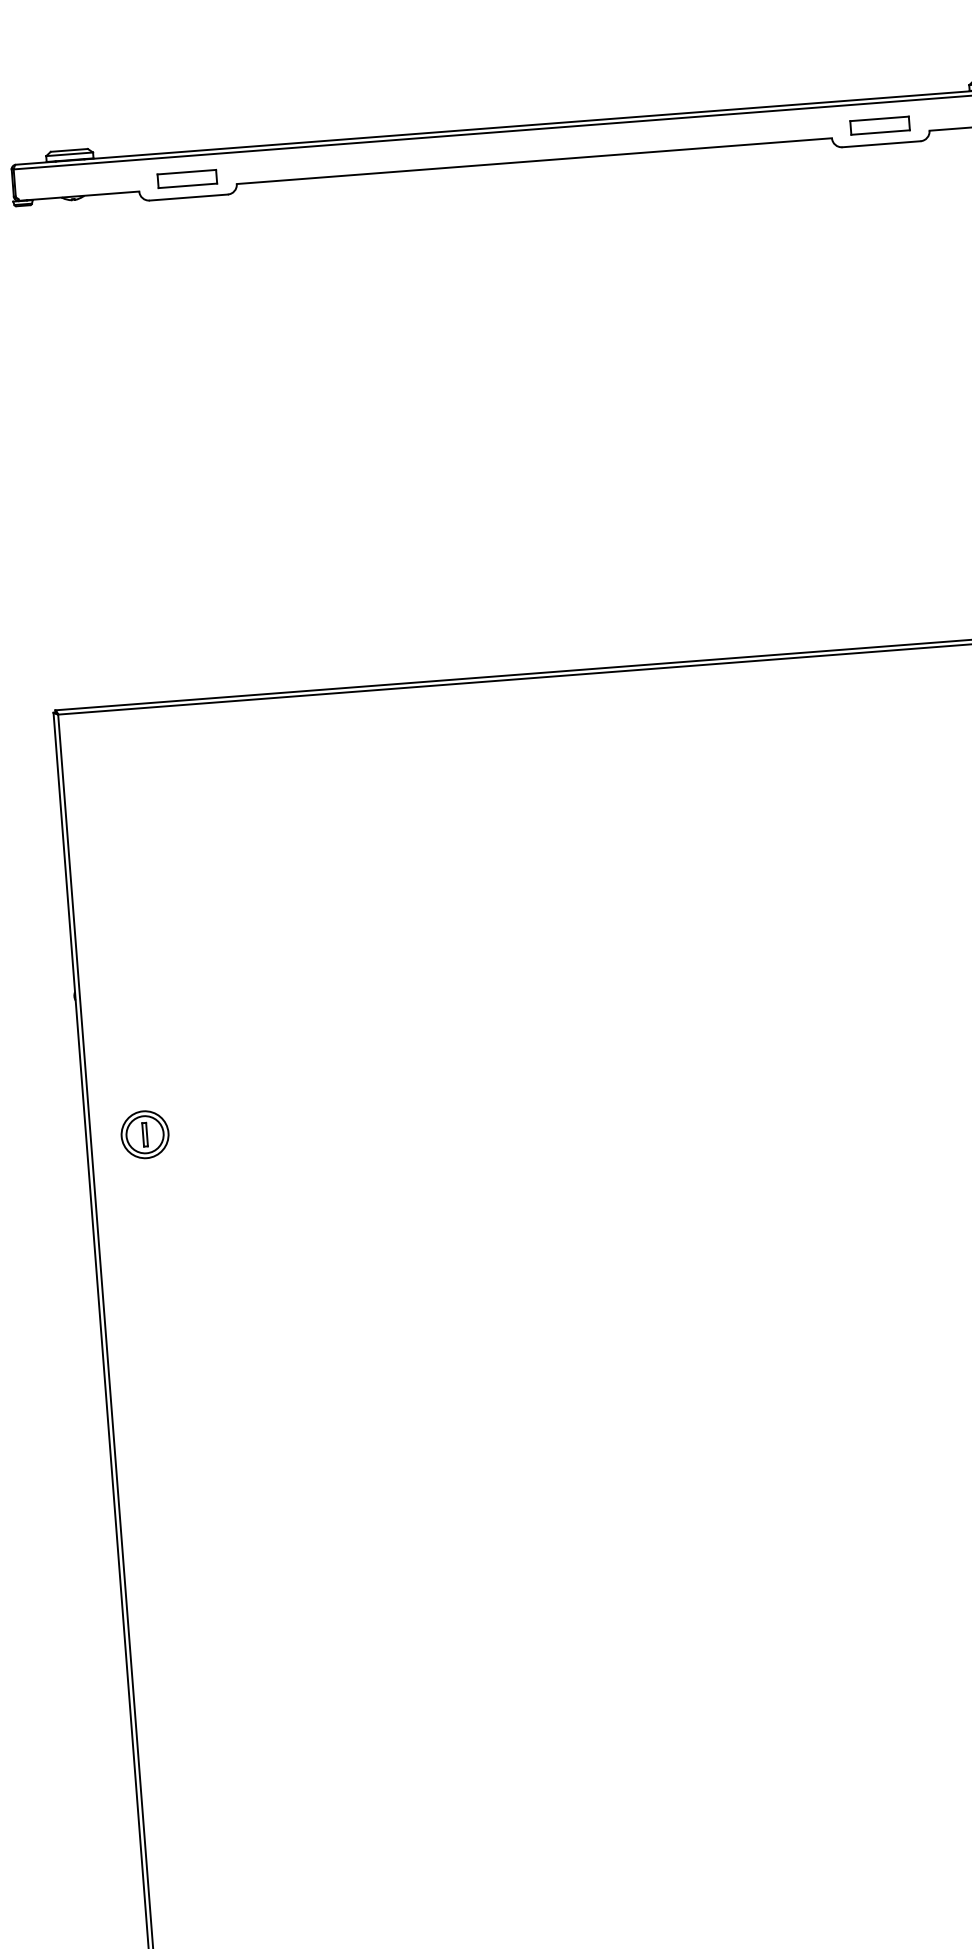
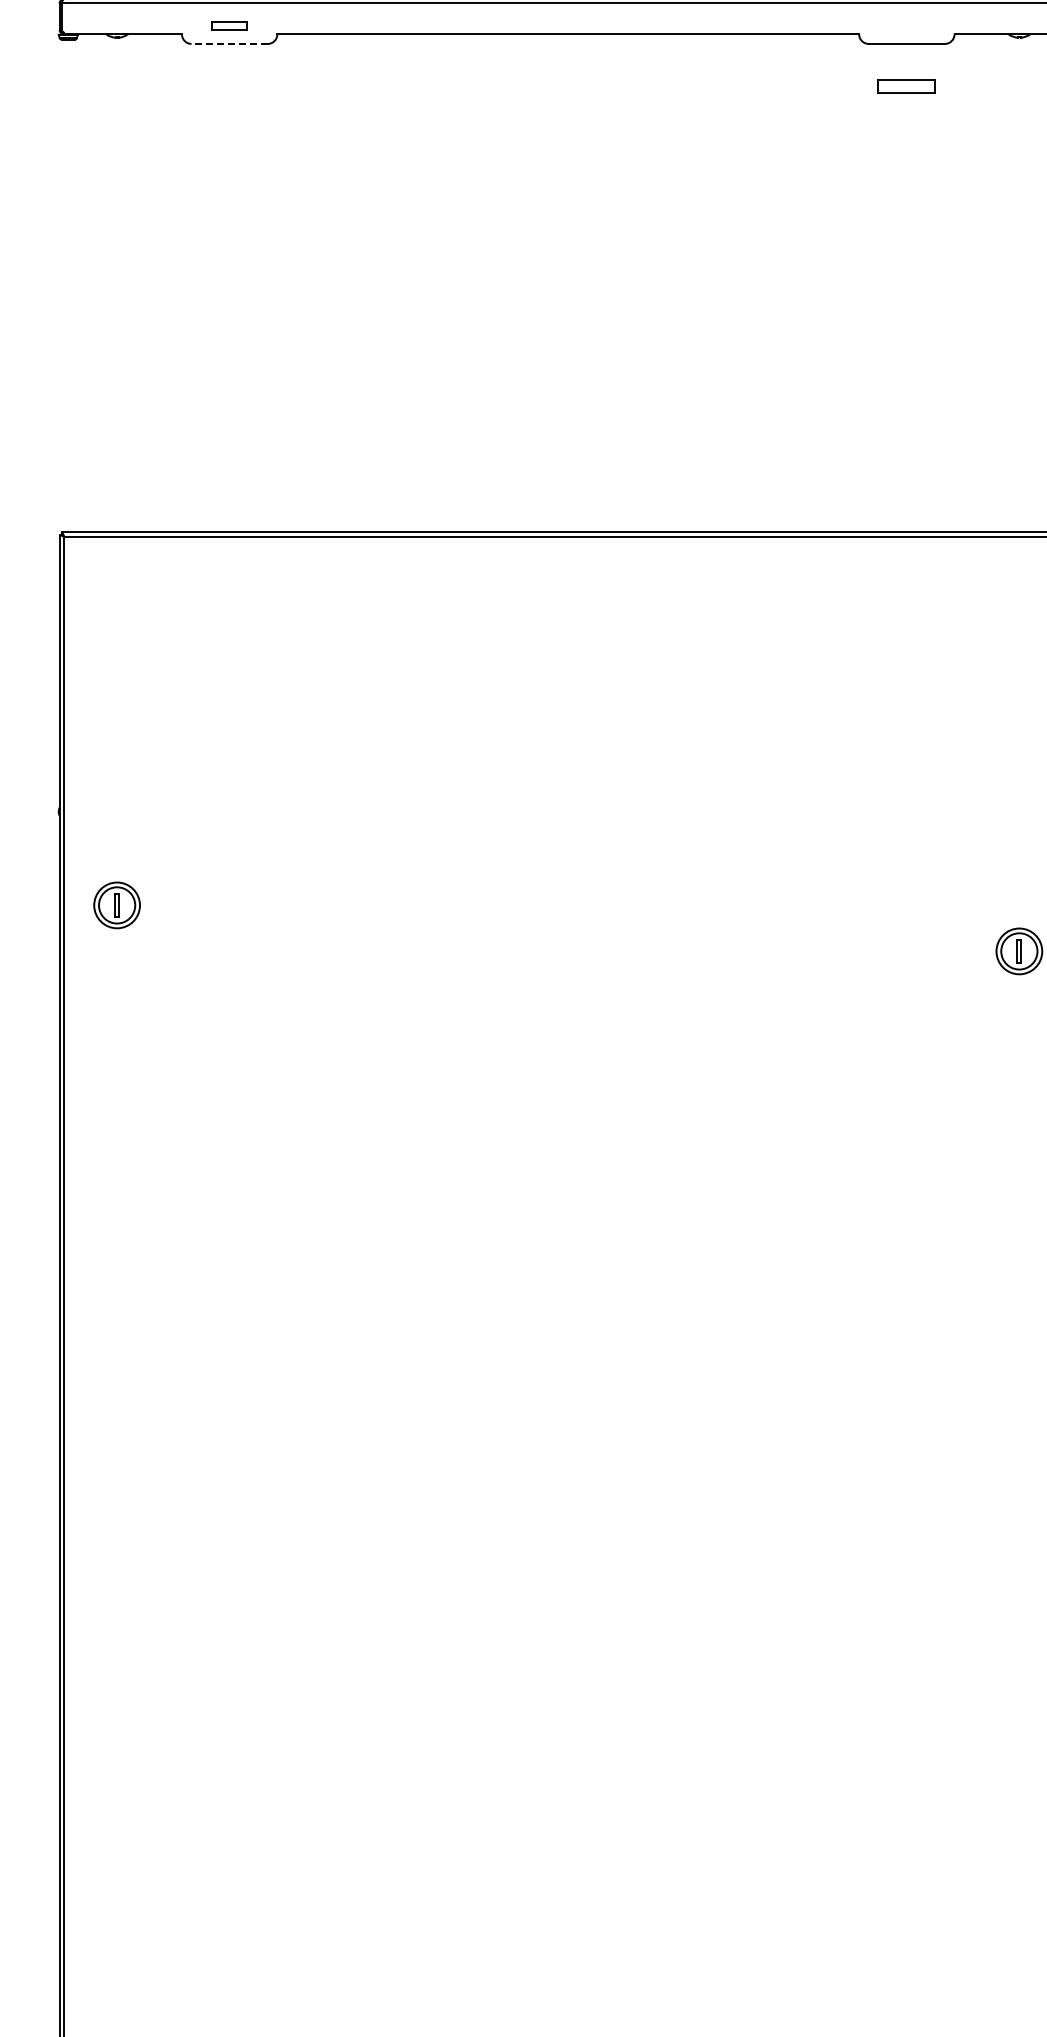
part: (879, 125) -> (906, 86), moved
part: (187, 178) -> (229, 25), size x0.6
line: (188, 197) -> (229, 43), solid -> dashed
part: (144, 1134) -> (116, 905), moved

